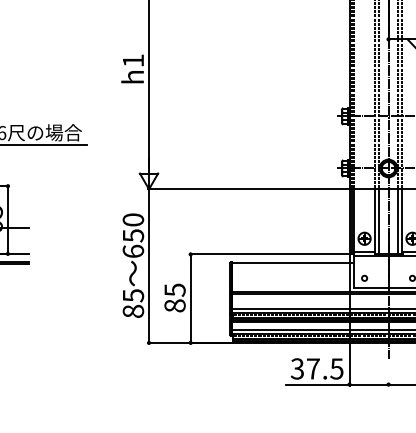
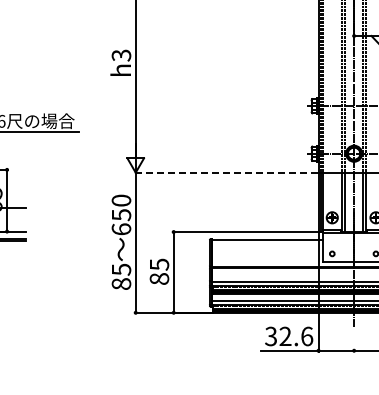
text: (133, 60) -> (121, 55), h1 -> h3
line: (247, 189) -> (225, 172), solid -> dashed
text: (325, 368) -> (296, 336), 37.5 -> 32.6

